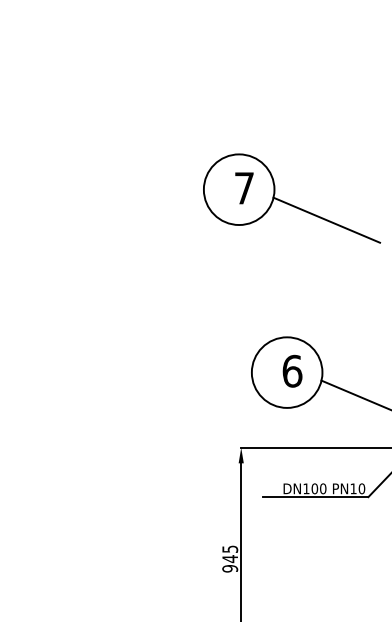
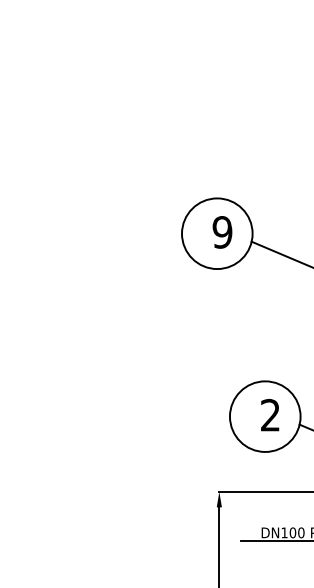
text: (244, 188) -> (222, 232), 7 -> 9
text: (292, 370) -> (270, 414), 6 -> 2

